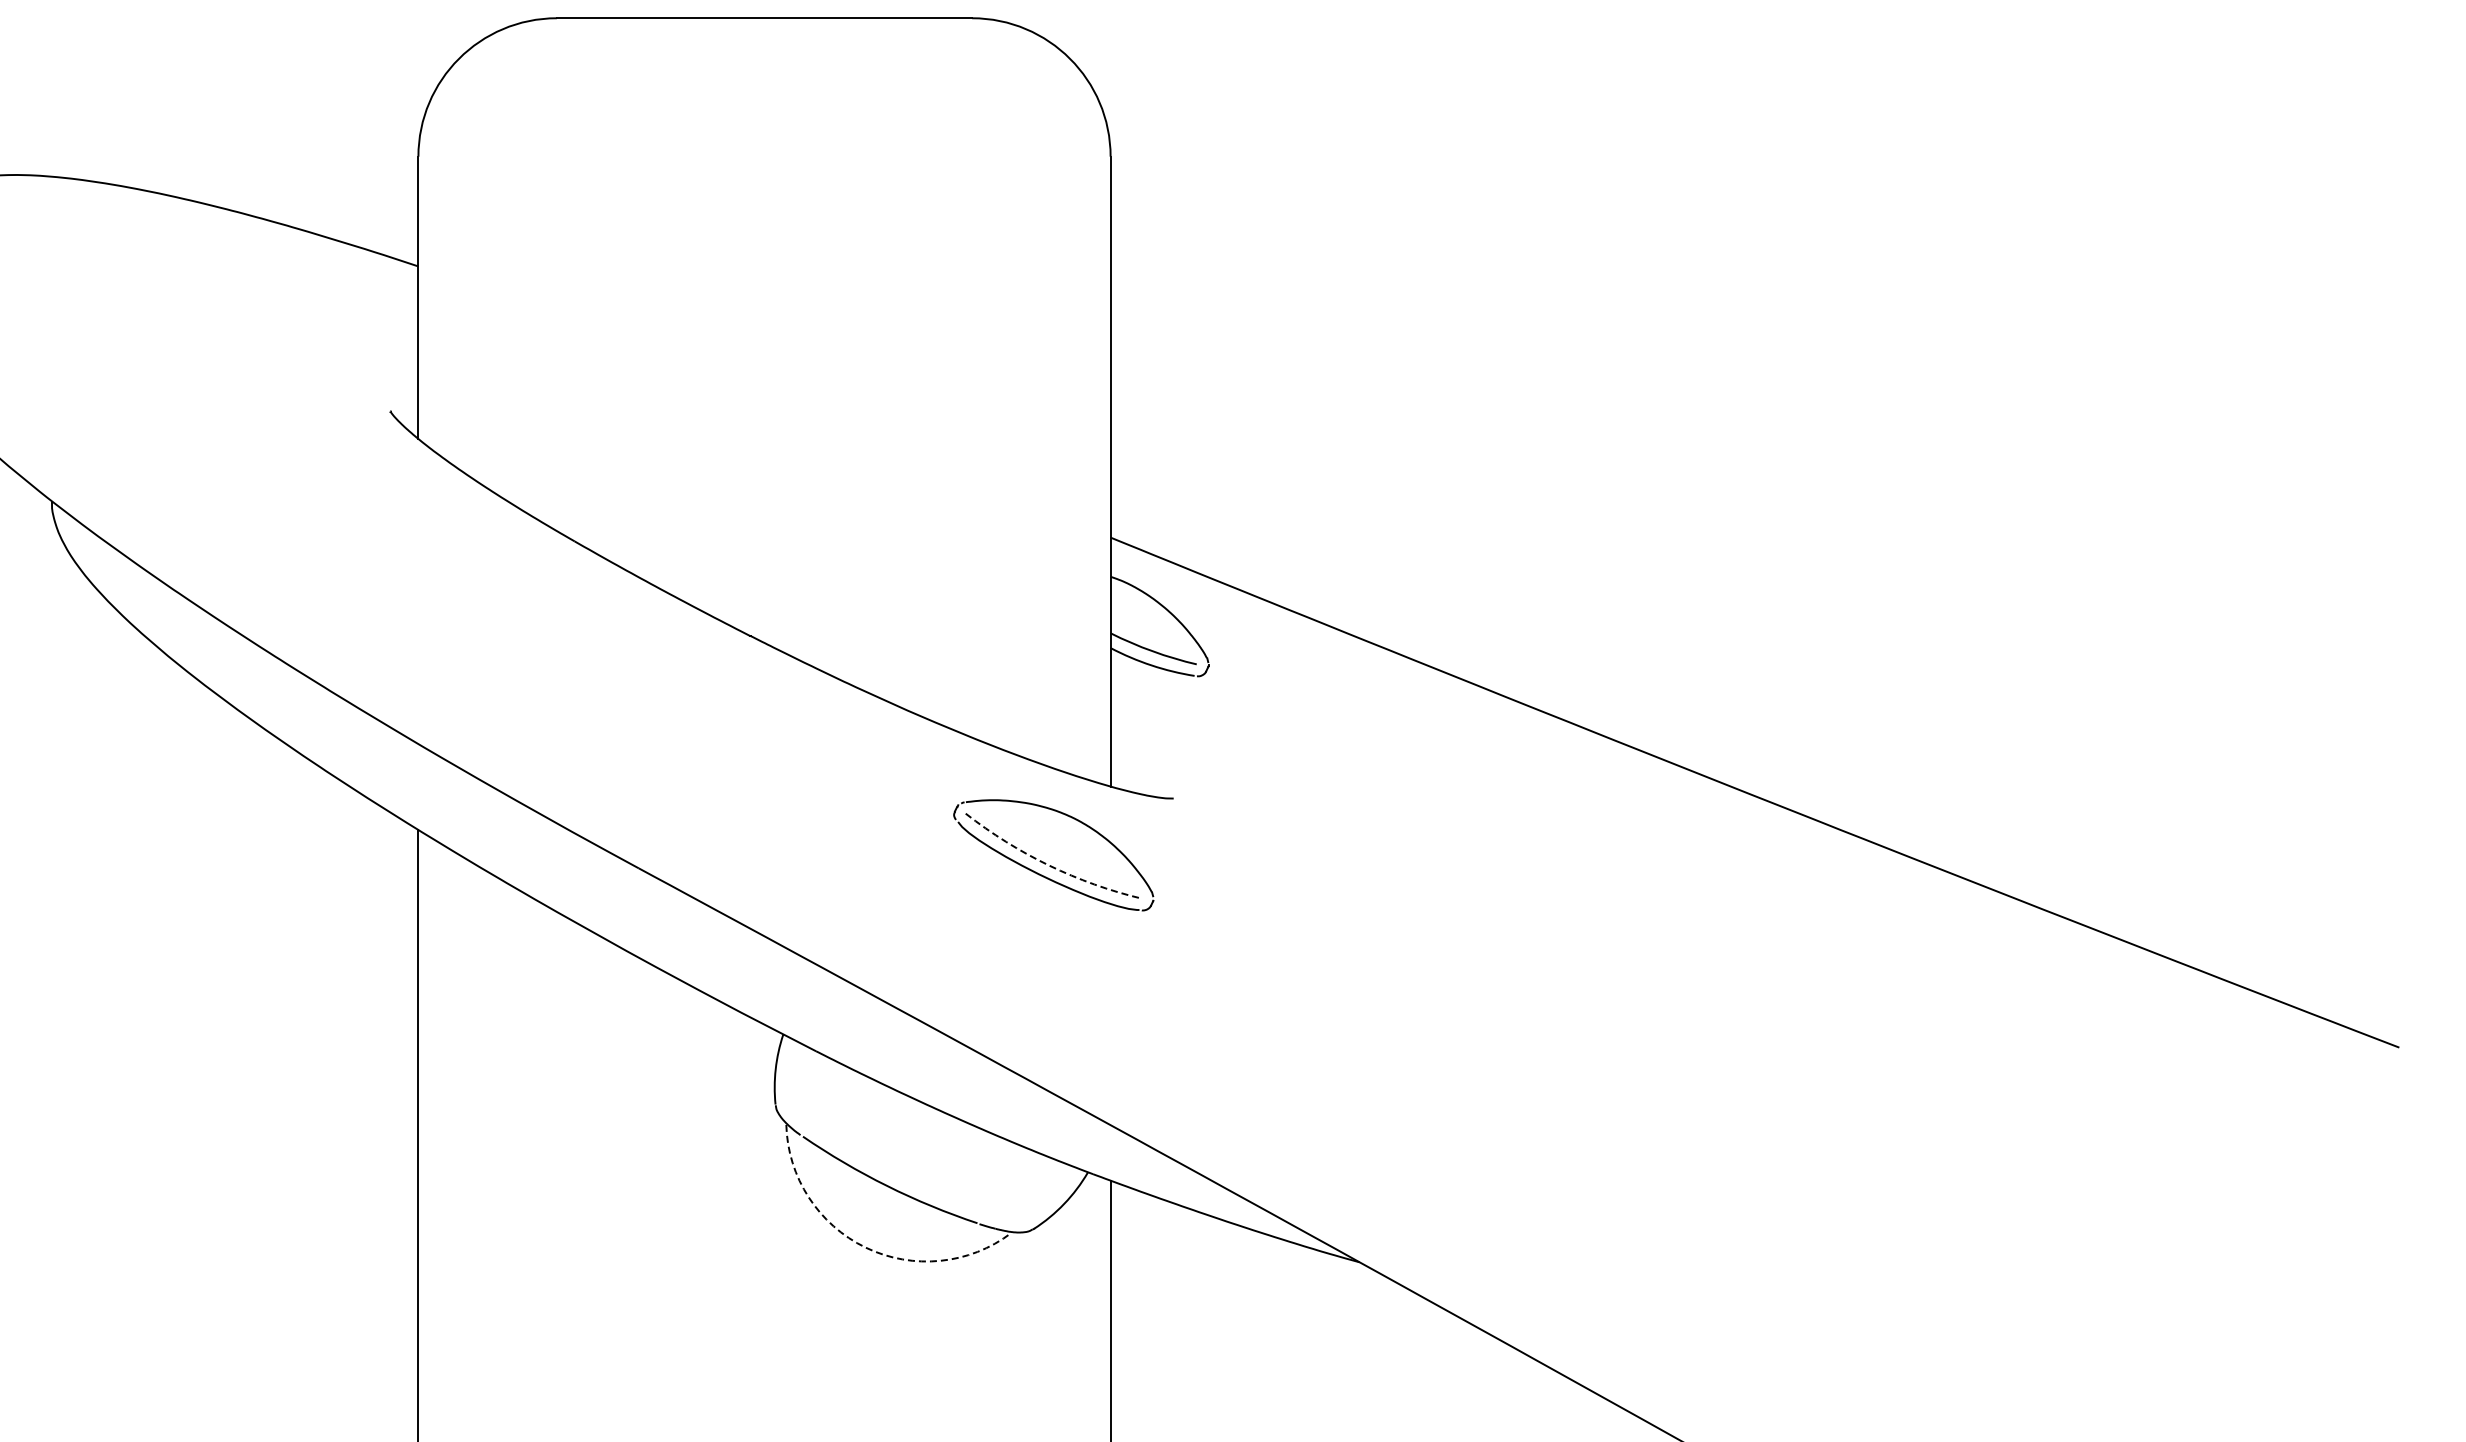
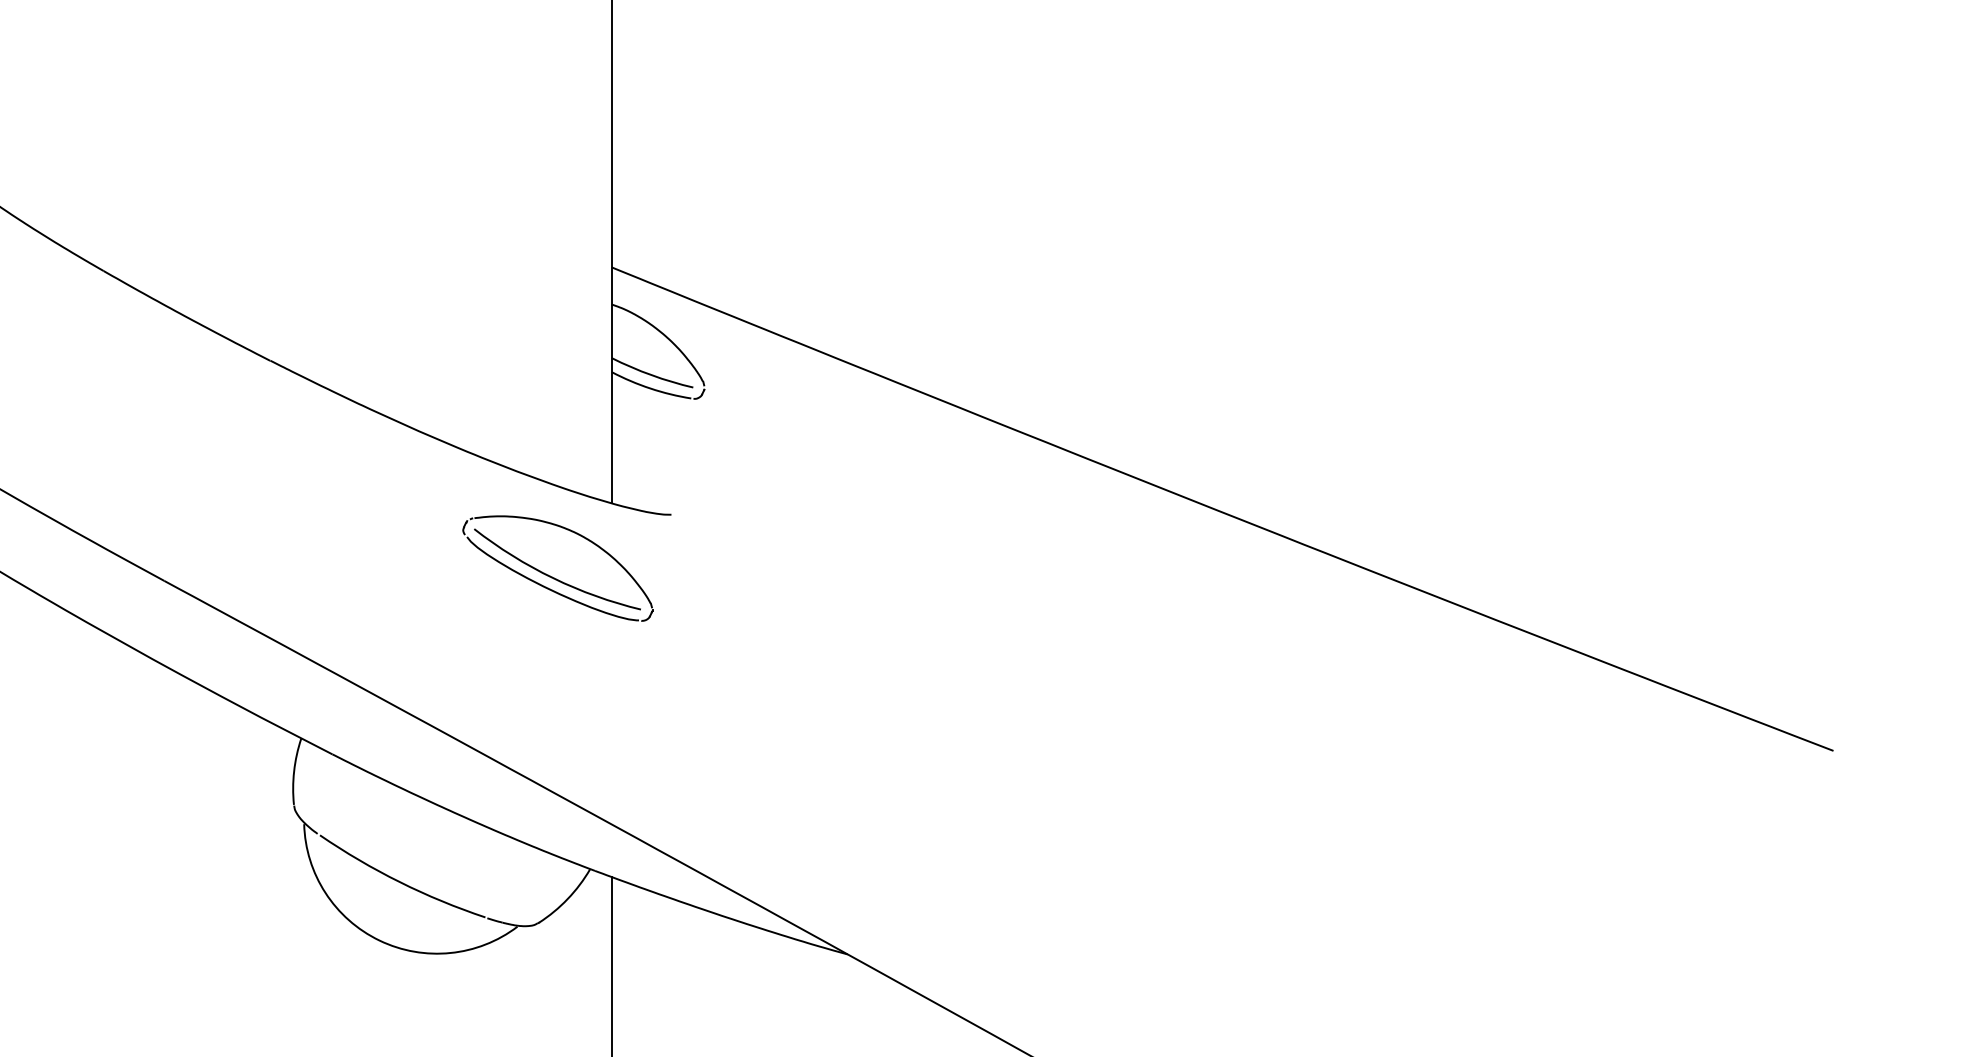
arc: (1049, 865) -> (553, 578), dashed -> solid
arc: (865, 1247) -> (379, 940), dashed -> solid

